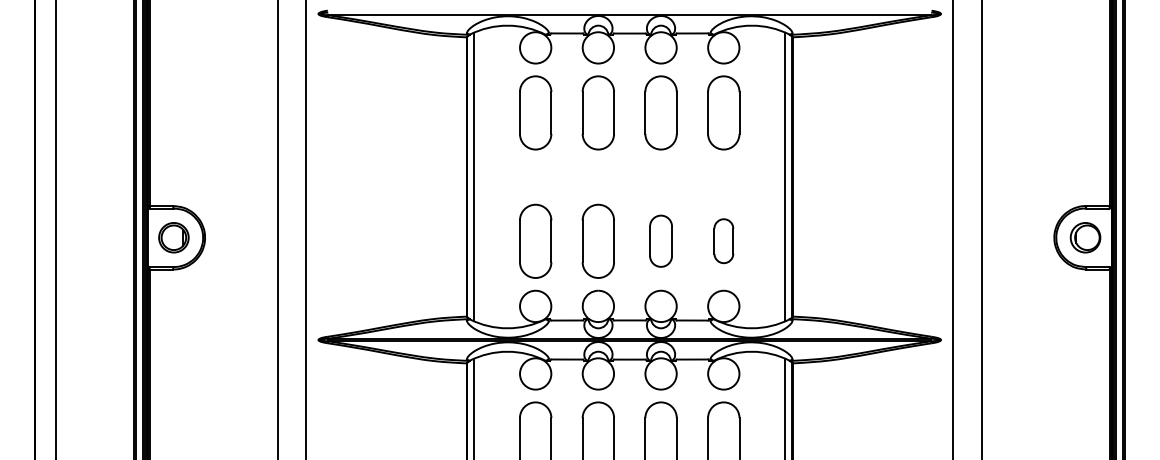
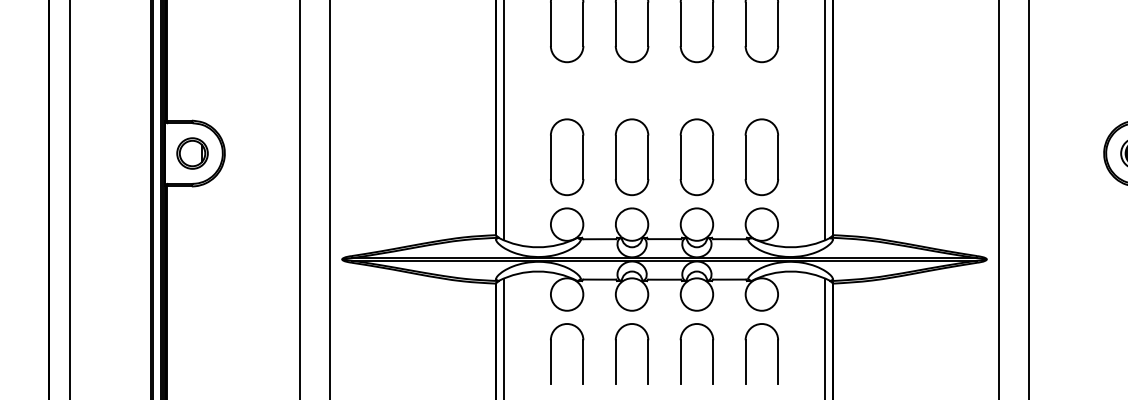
part: (660, 240) -> (696, 156), size x1.43
part: (723, 240) -> (761, 156), size x1.67

